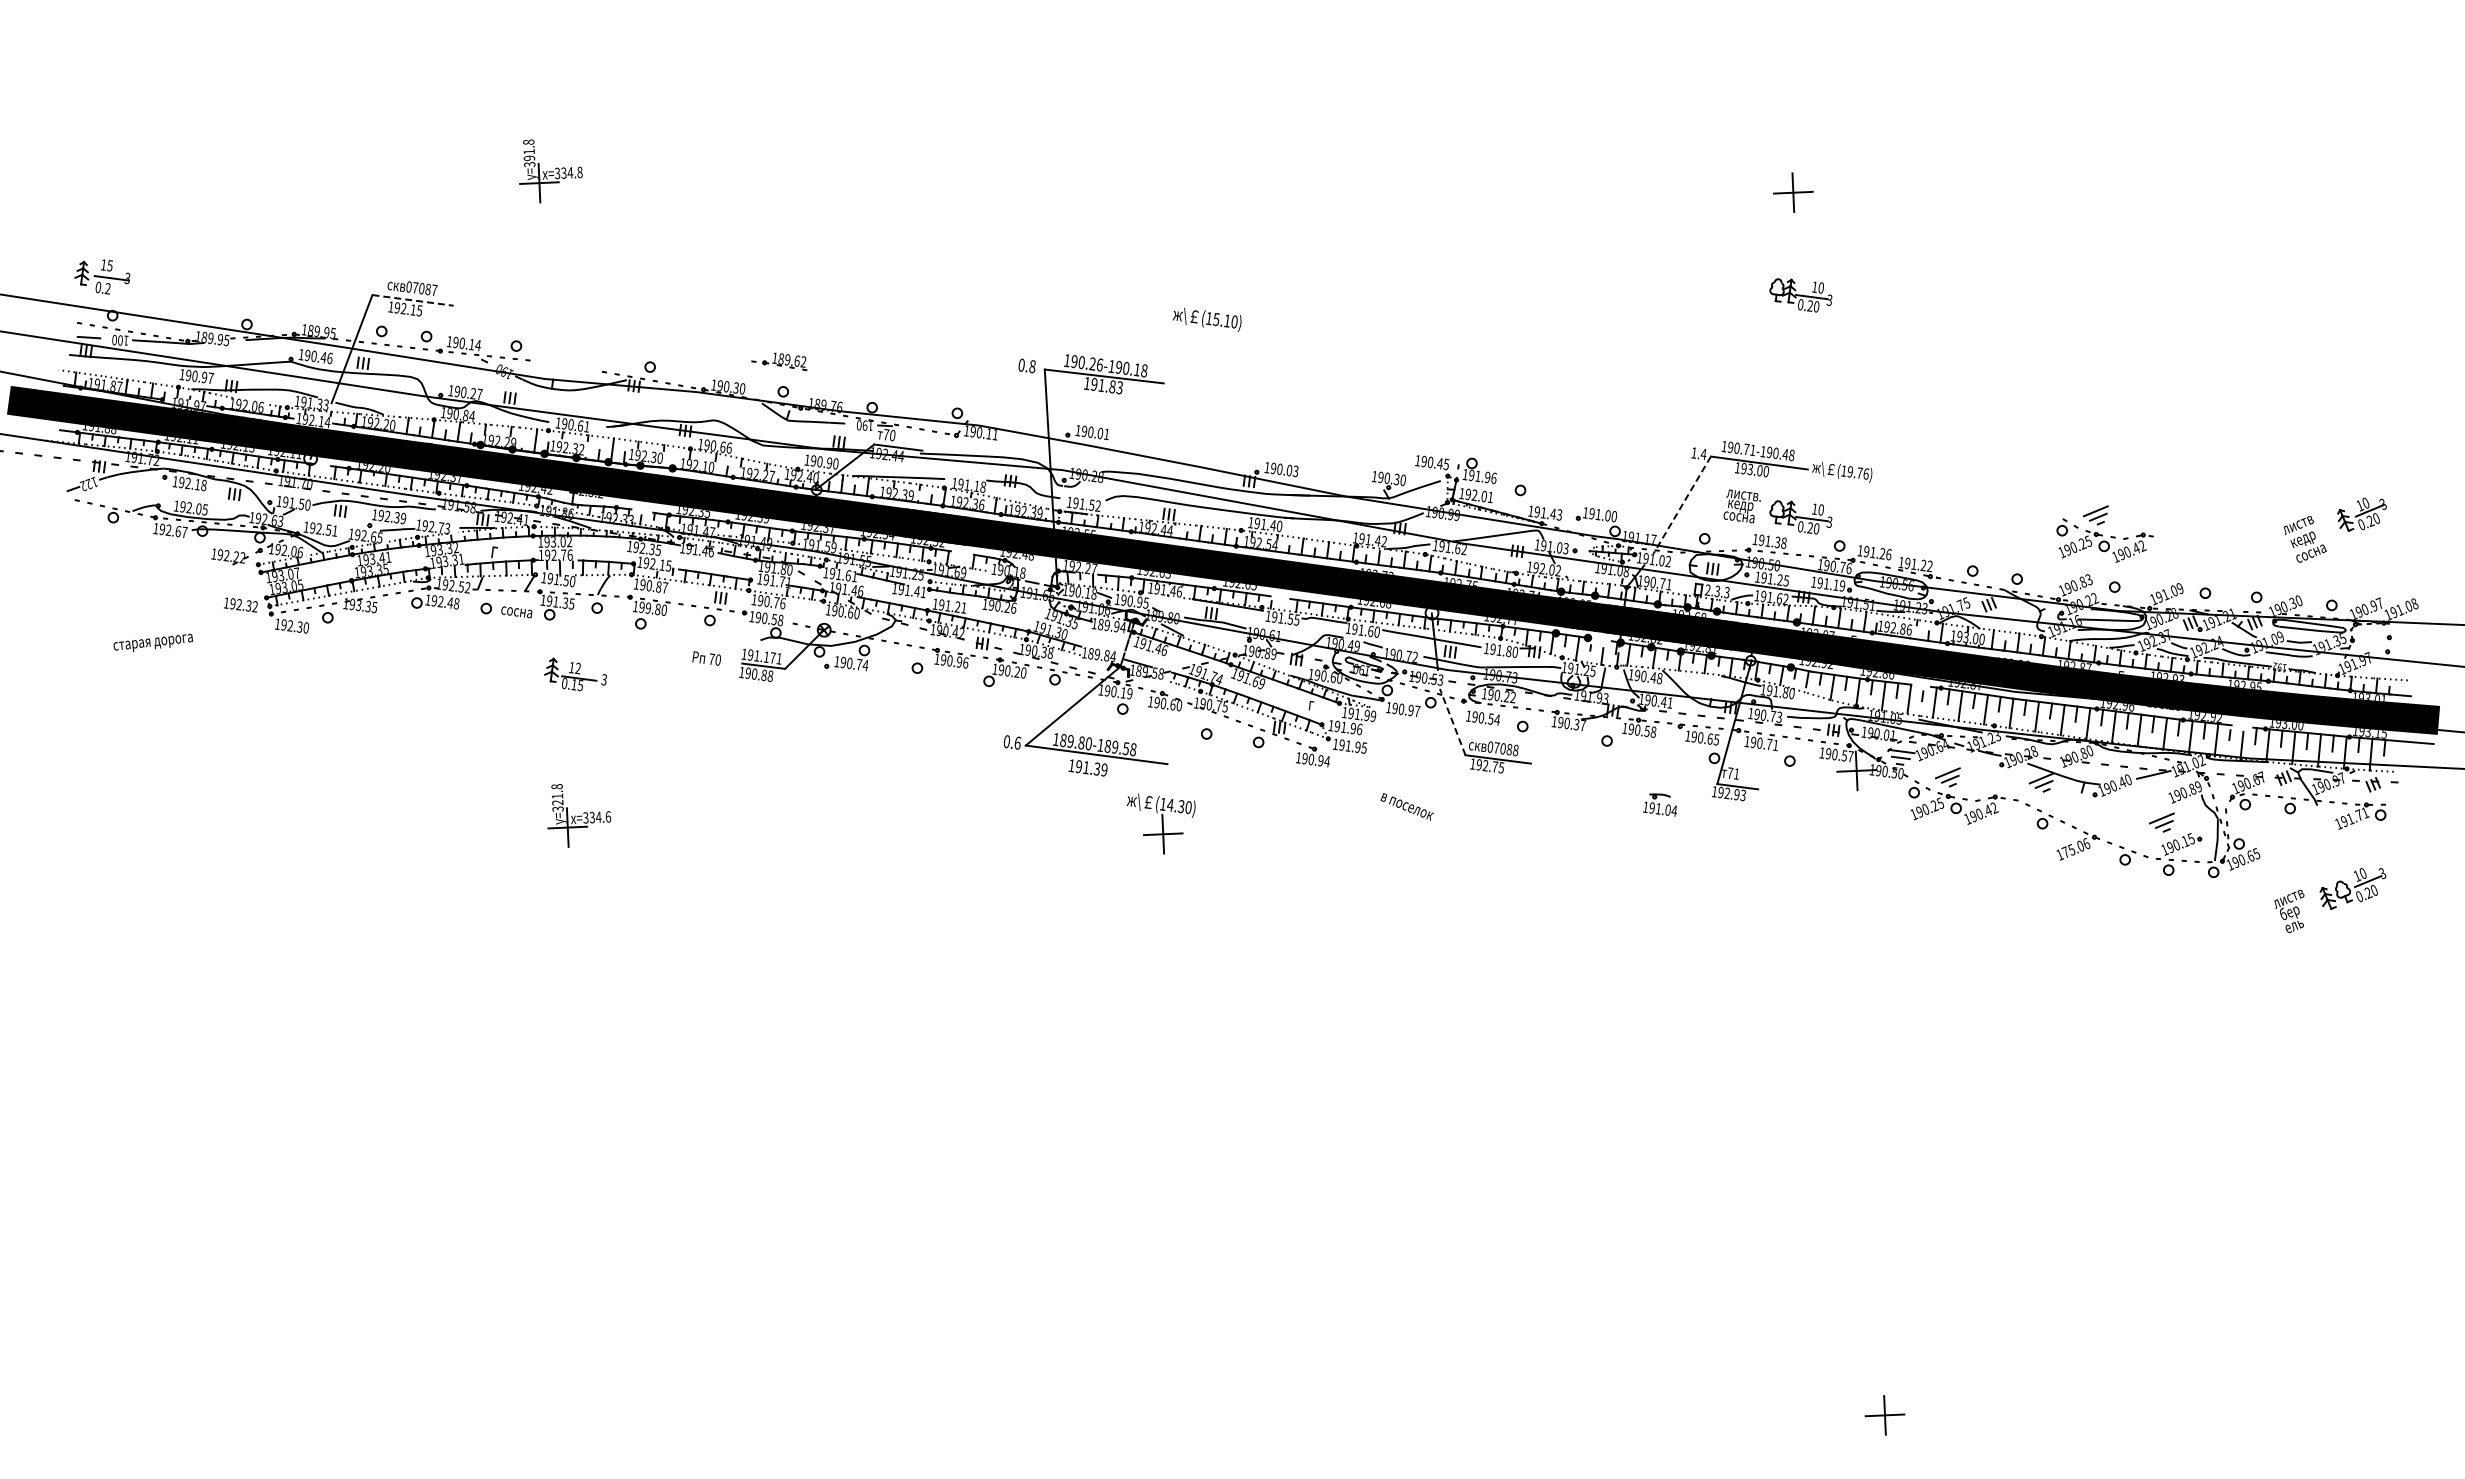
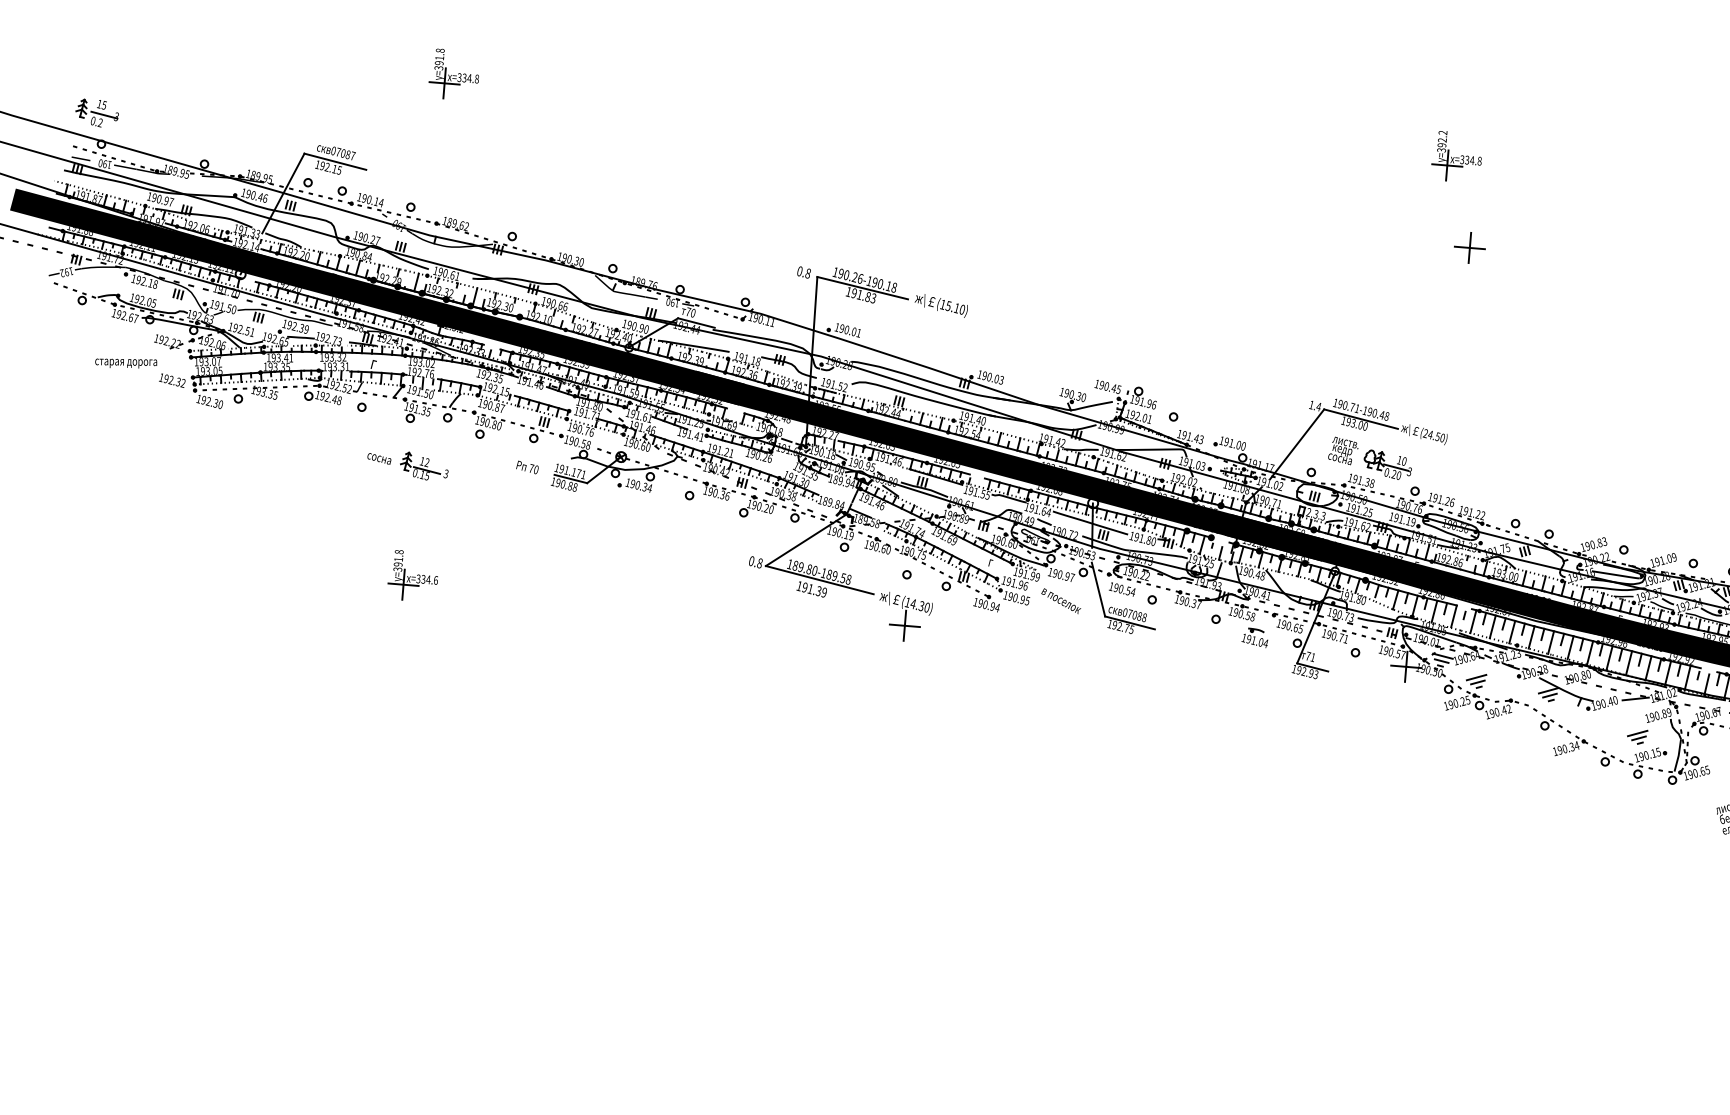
part: (1839, 114) -> (1457, 157), added
part: (1793, 192) -> (1470, 247), moved
part: (1800, 295) -> (1409, 293), removed
line: (413, 300) -> (335, 161), dashed -> solid
text: (1206, 319) -> (940, 305), moved
text: (120, 340) -> (105, 164), 100 -> 190
part: (779, 361) -> (448, 224), moved
text: (1854, 472) -> (1433, 435), (19.76) -> (24.50)
text: (88, 482) -> (66, 270), 122 -> 192
line: (1681, 505) -> (1296, 444), dashed -> solid
part: (2104, 533) -> (1621, 507), removed
text: (647, 607) -> (486, 422), 199.80 -> 190.80
text: (516, 612) -> (379, 458), moved
text: (1376, 631) -> (1048, 512), 191.60 -> 191.64
text: (152, 642) -> (125, 362), moved
text: (959, 661) -> (722, 494), 190.96 -> 190.36
text: (859, 664) -> (645, 487), 190.74 -> 190.34
line: (1452, 722) -> (1098, 589), dashed -> solid
text: (1017, 742) -> (759, 562), 0.6 -> 0.8
text: (1348, 745) -> (1015, 597), 191.95 -> 190.95
text: (557, 802) -> (398, 564), =321.8 -> =391.8
part: (1659, 804) -> (1255, 637), moved
text: (1406, 806) -> (1060, 600), moved
part: (1160, 823) -> (903, 617), moved
text: (2075, 847) -> (1568, 747), 175.06 -> 190.34

